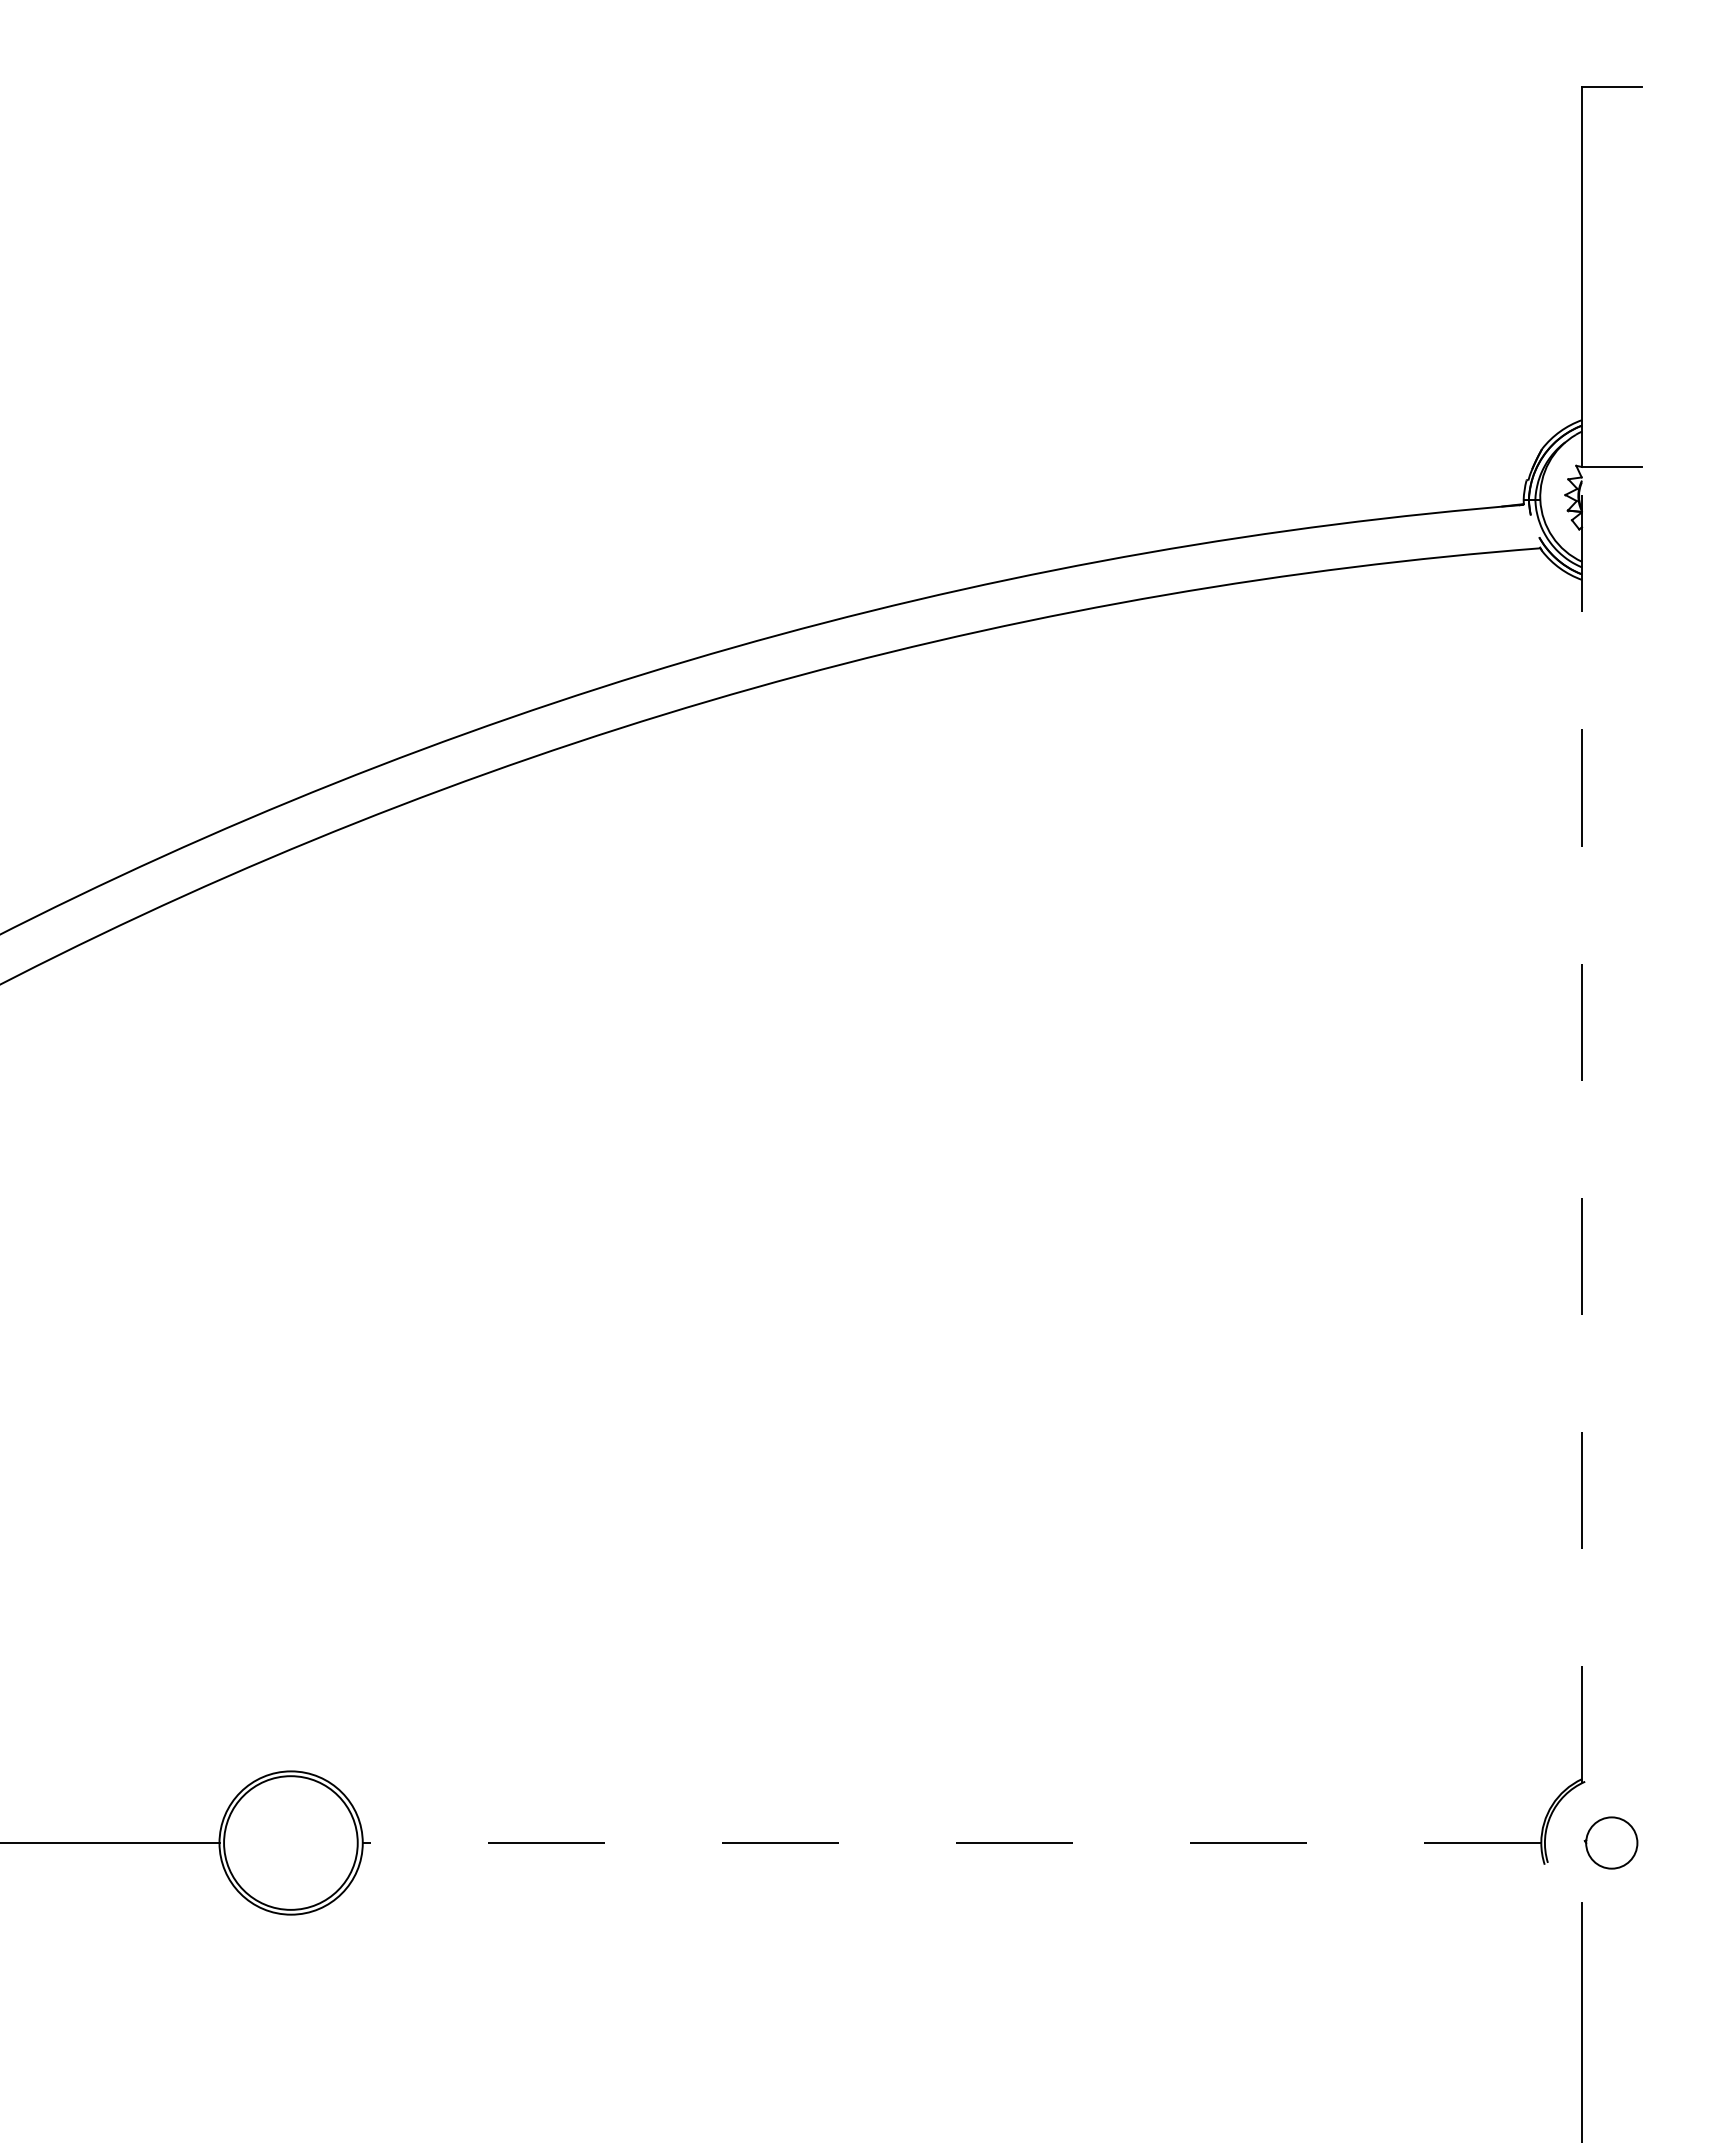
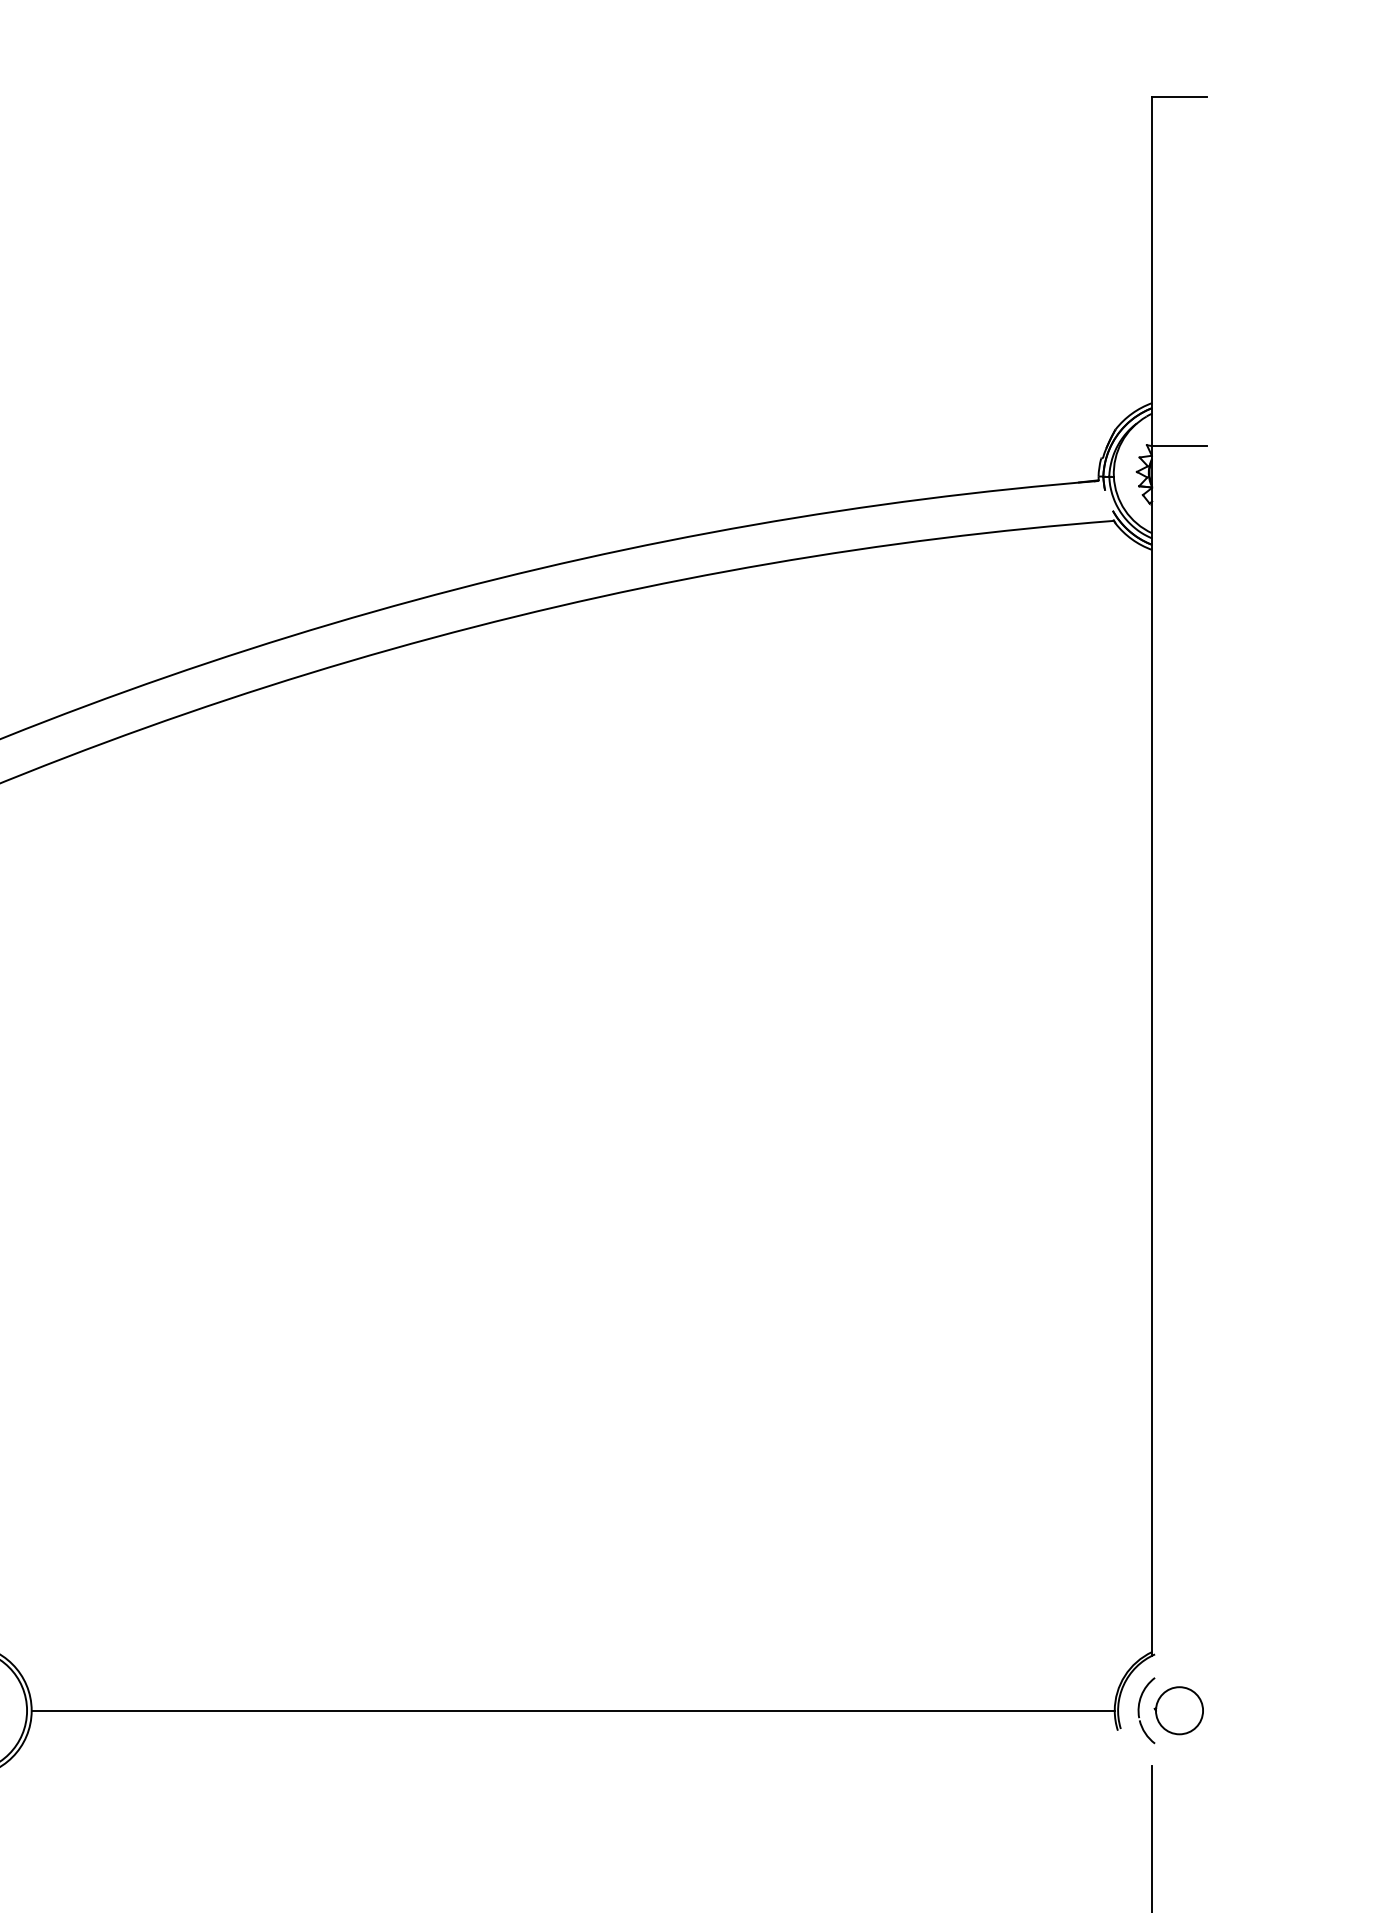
line: (1582, 1124) -> (1152, 1050), dashed -> solid
part: (1568, 1842) -> (1139, 1710), added
line: (951, 1843) -> (572, 1711), dashed -> solid

